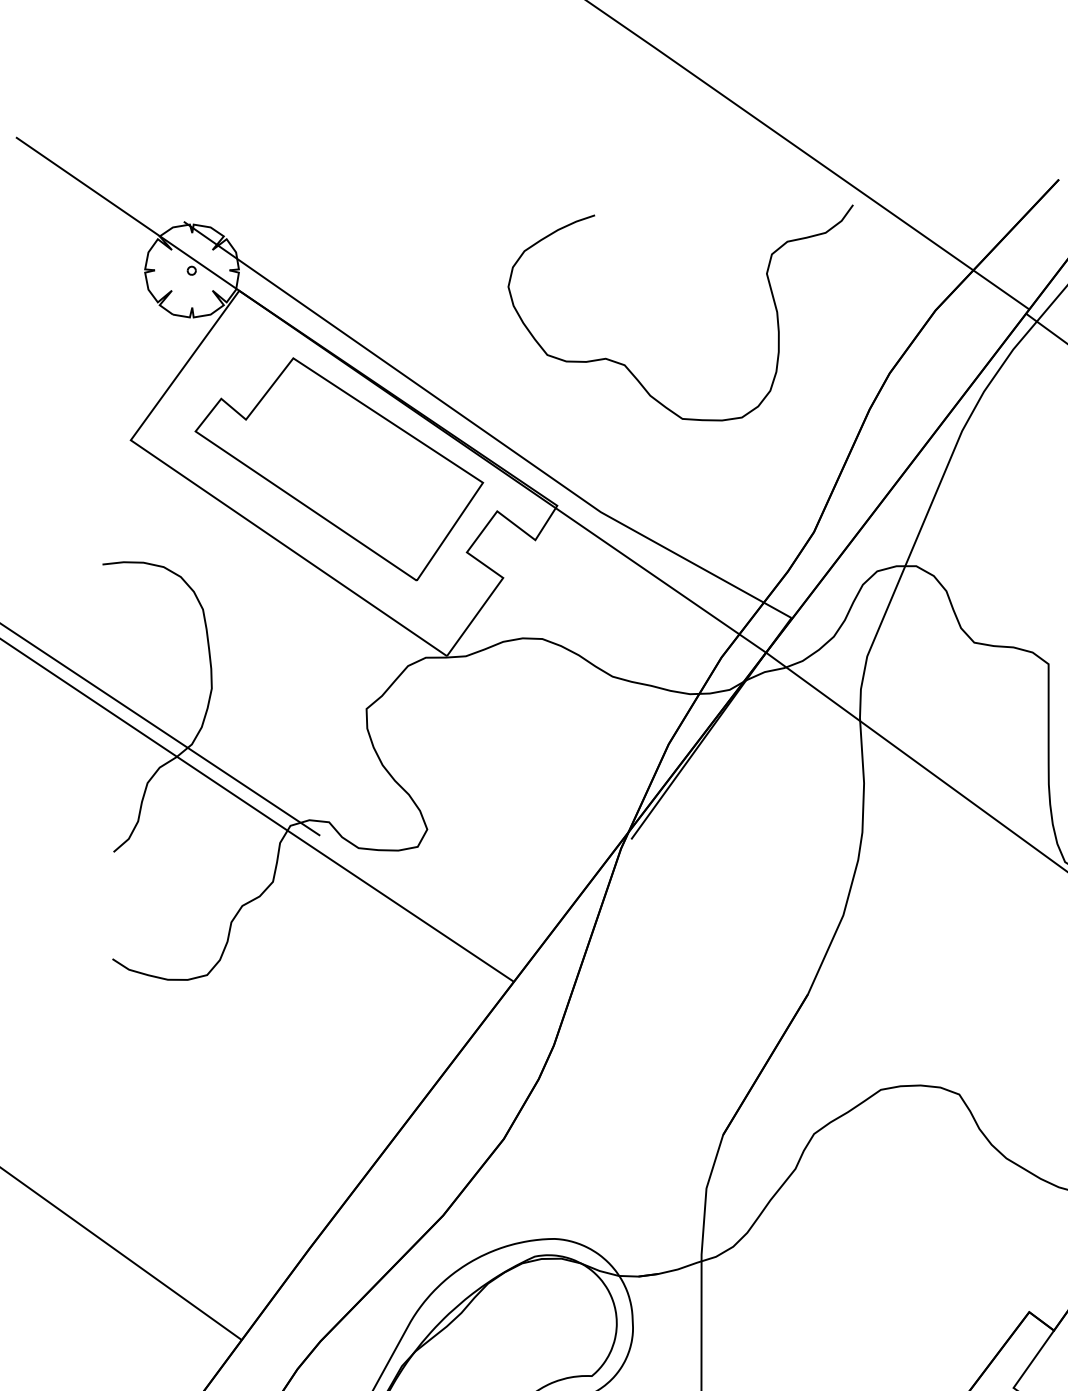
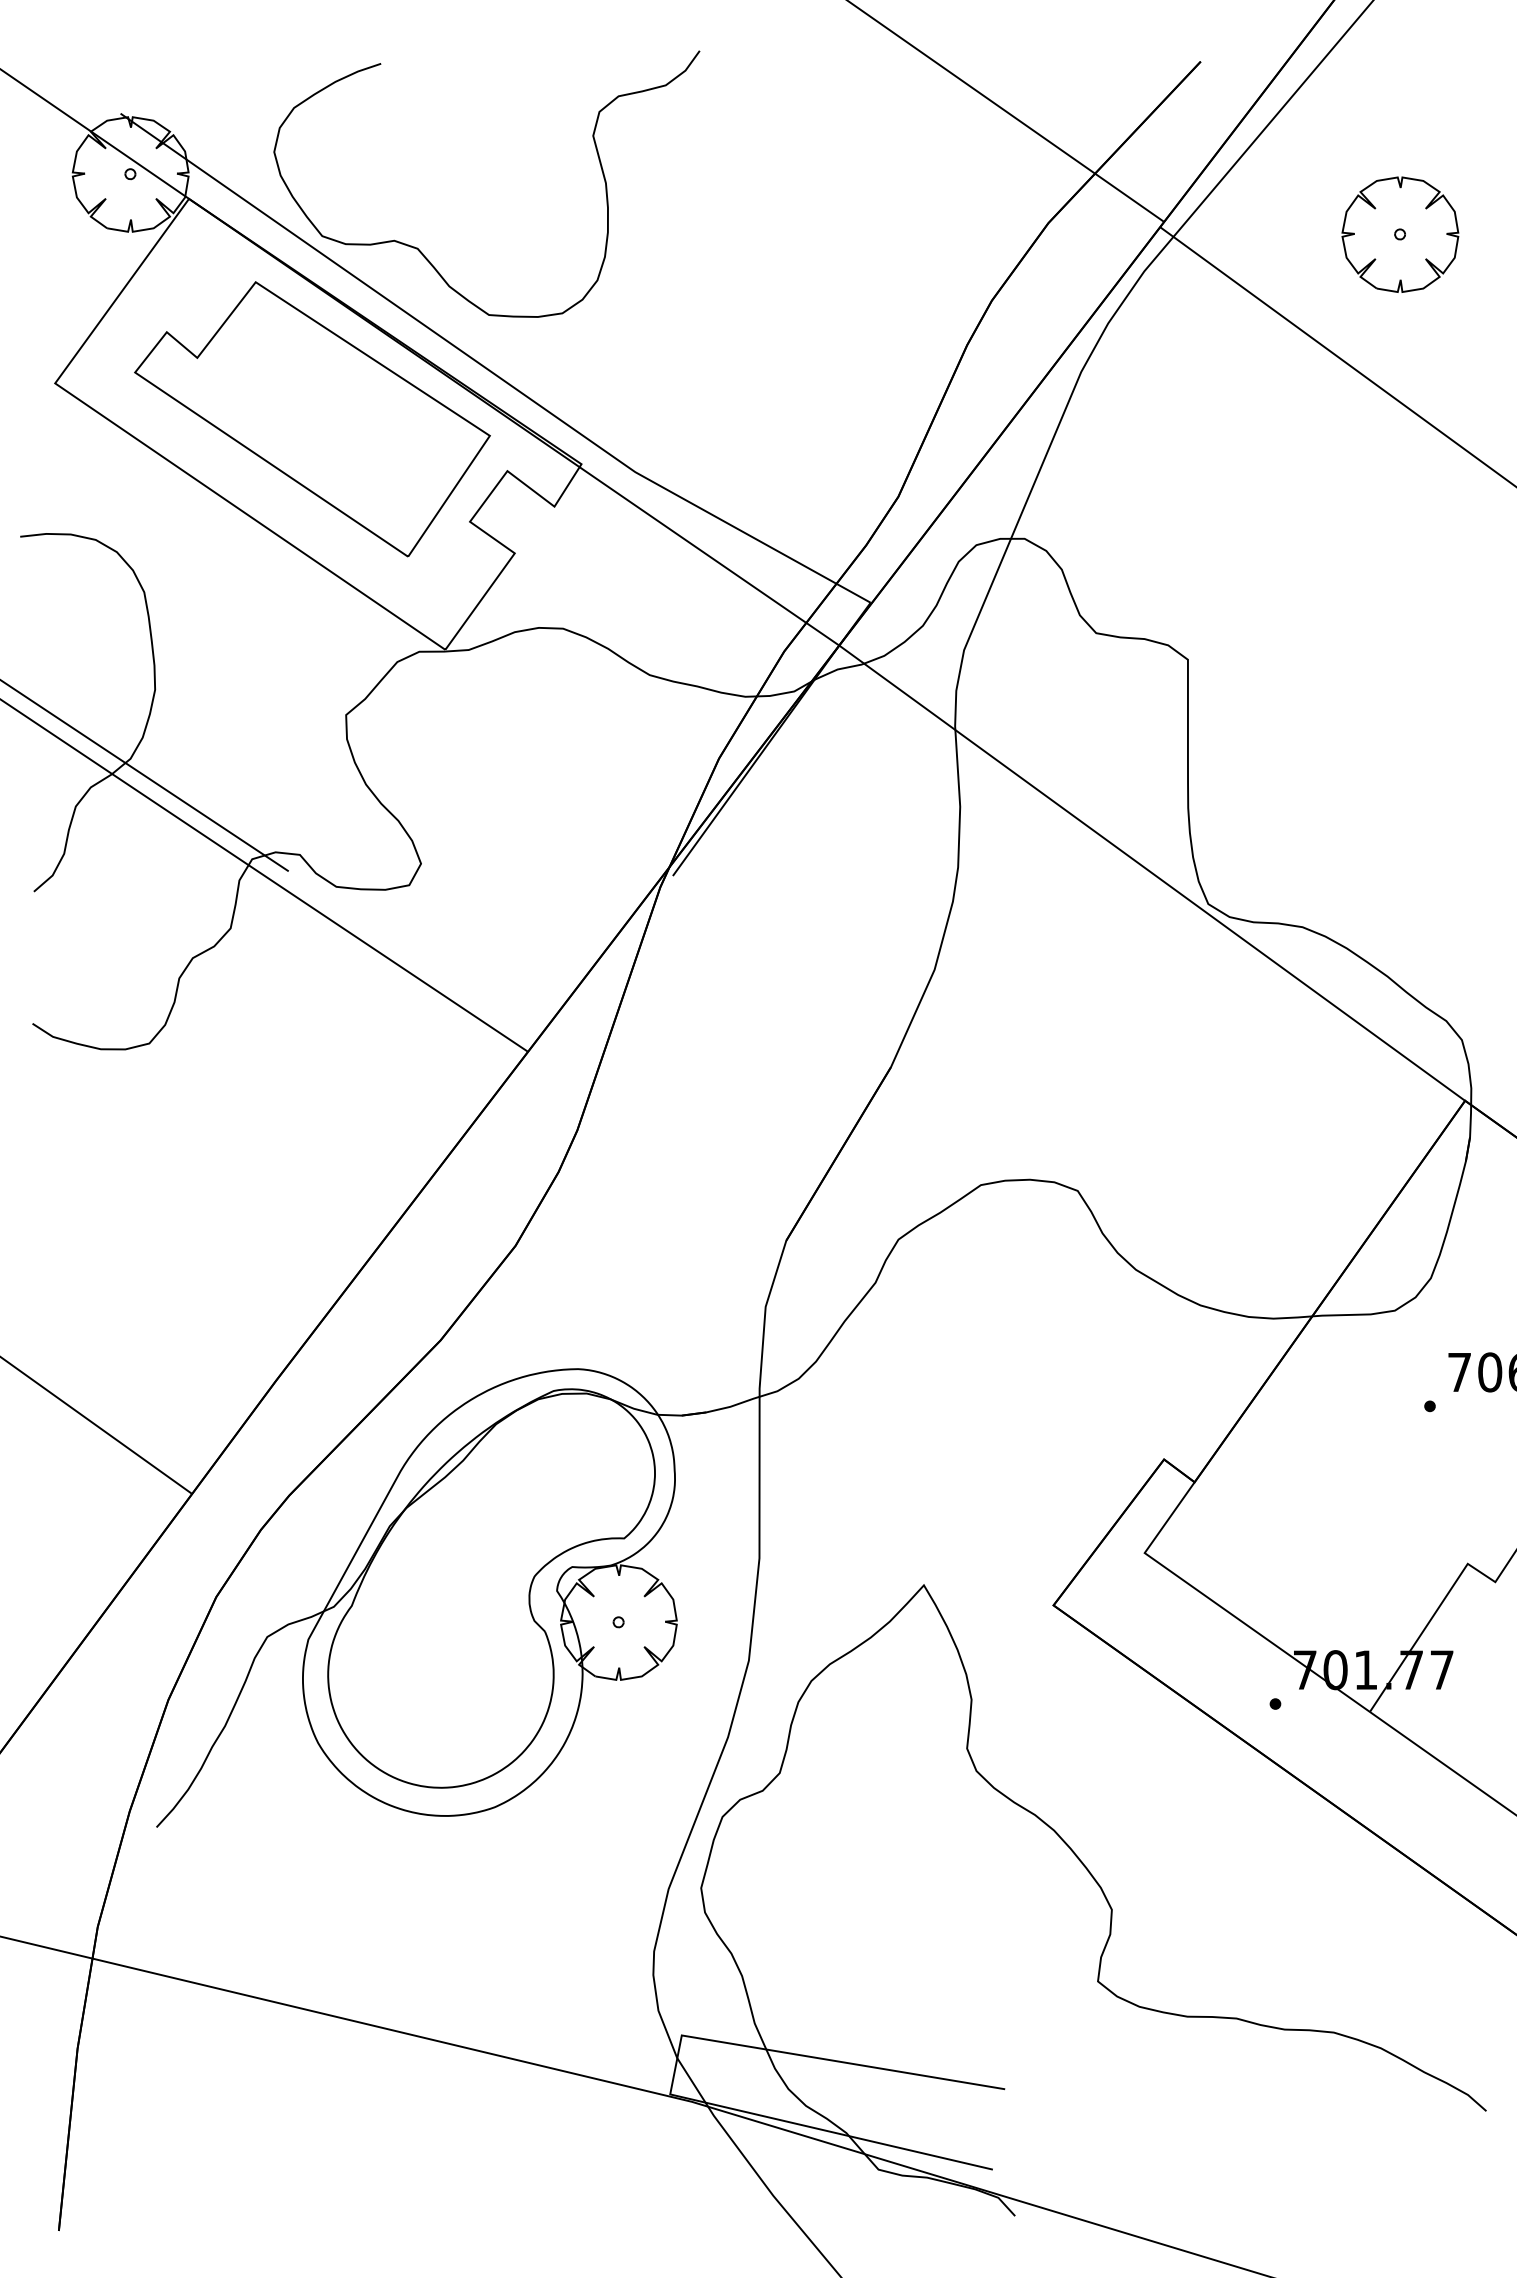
curve: (626, 365) -> (419, 249), moved

